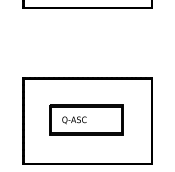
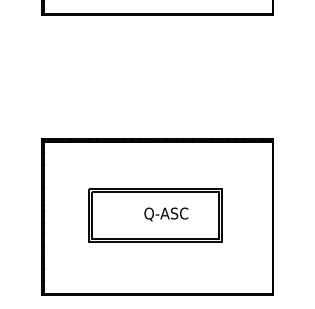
text: (74, 120) -> (166, 214), moved

